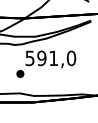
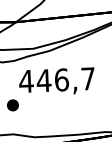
text: (50, 58) -> (56, 80), 591,0 -> 446,7

